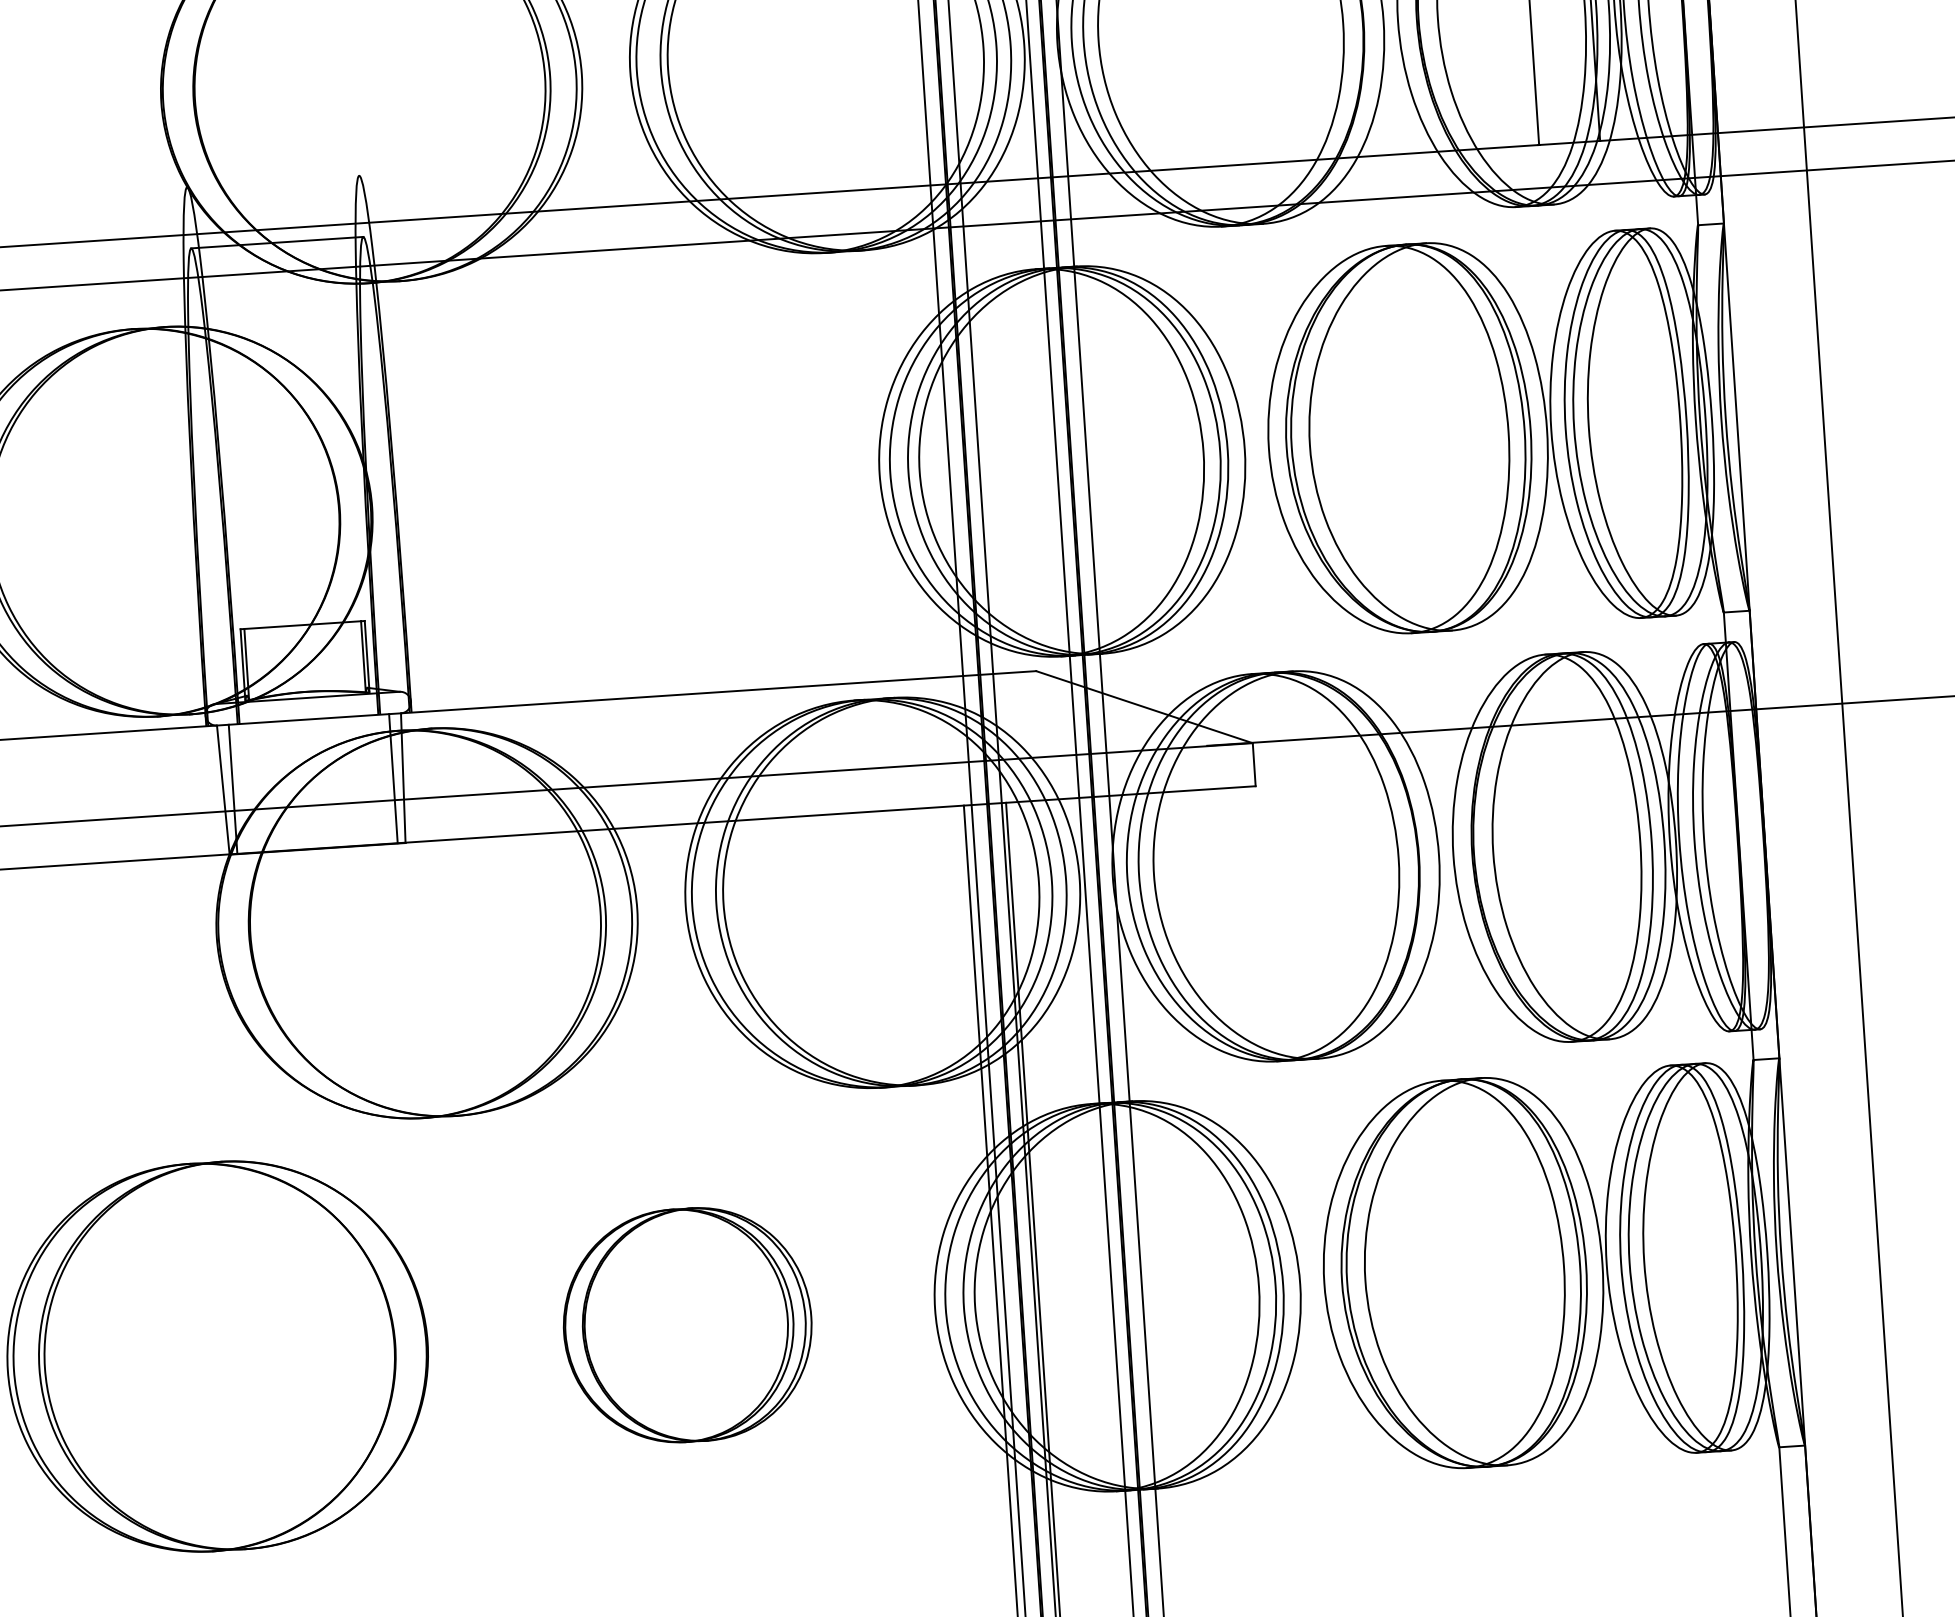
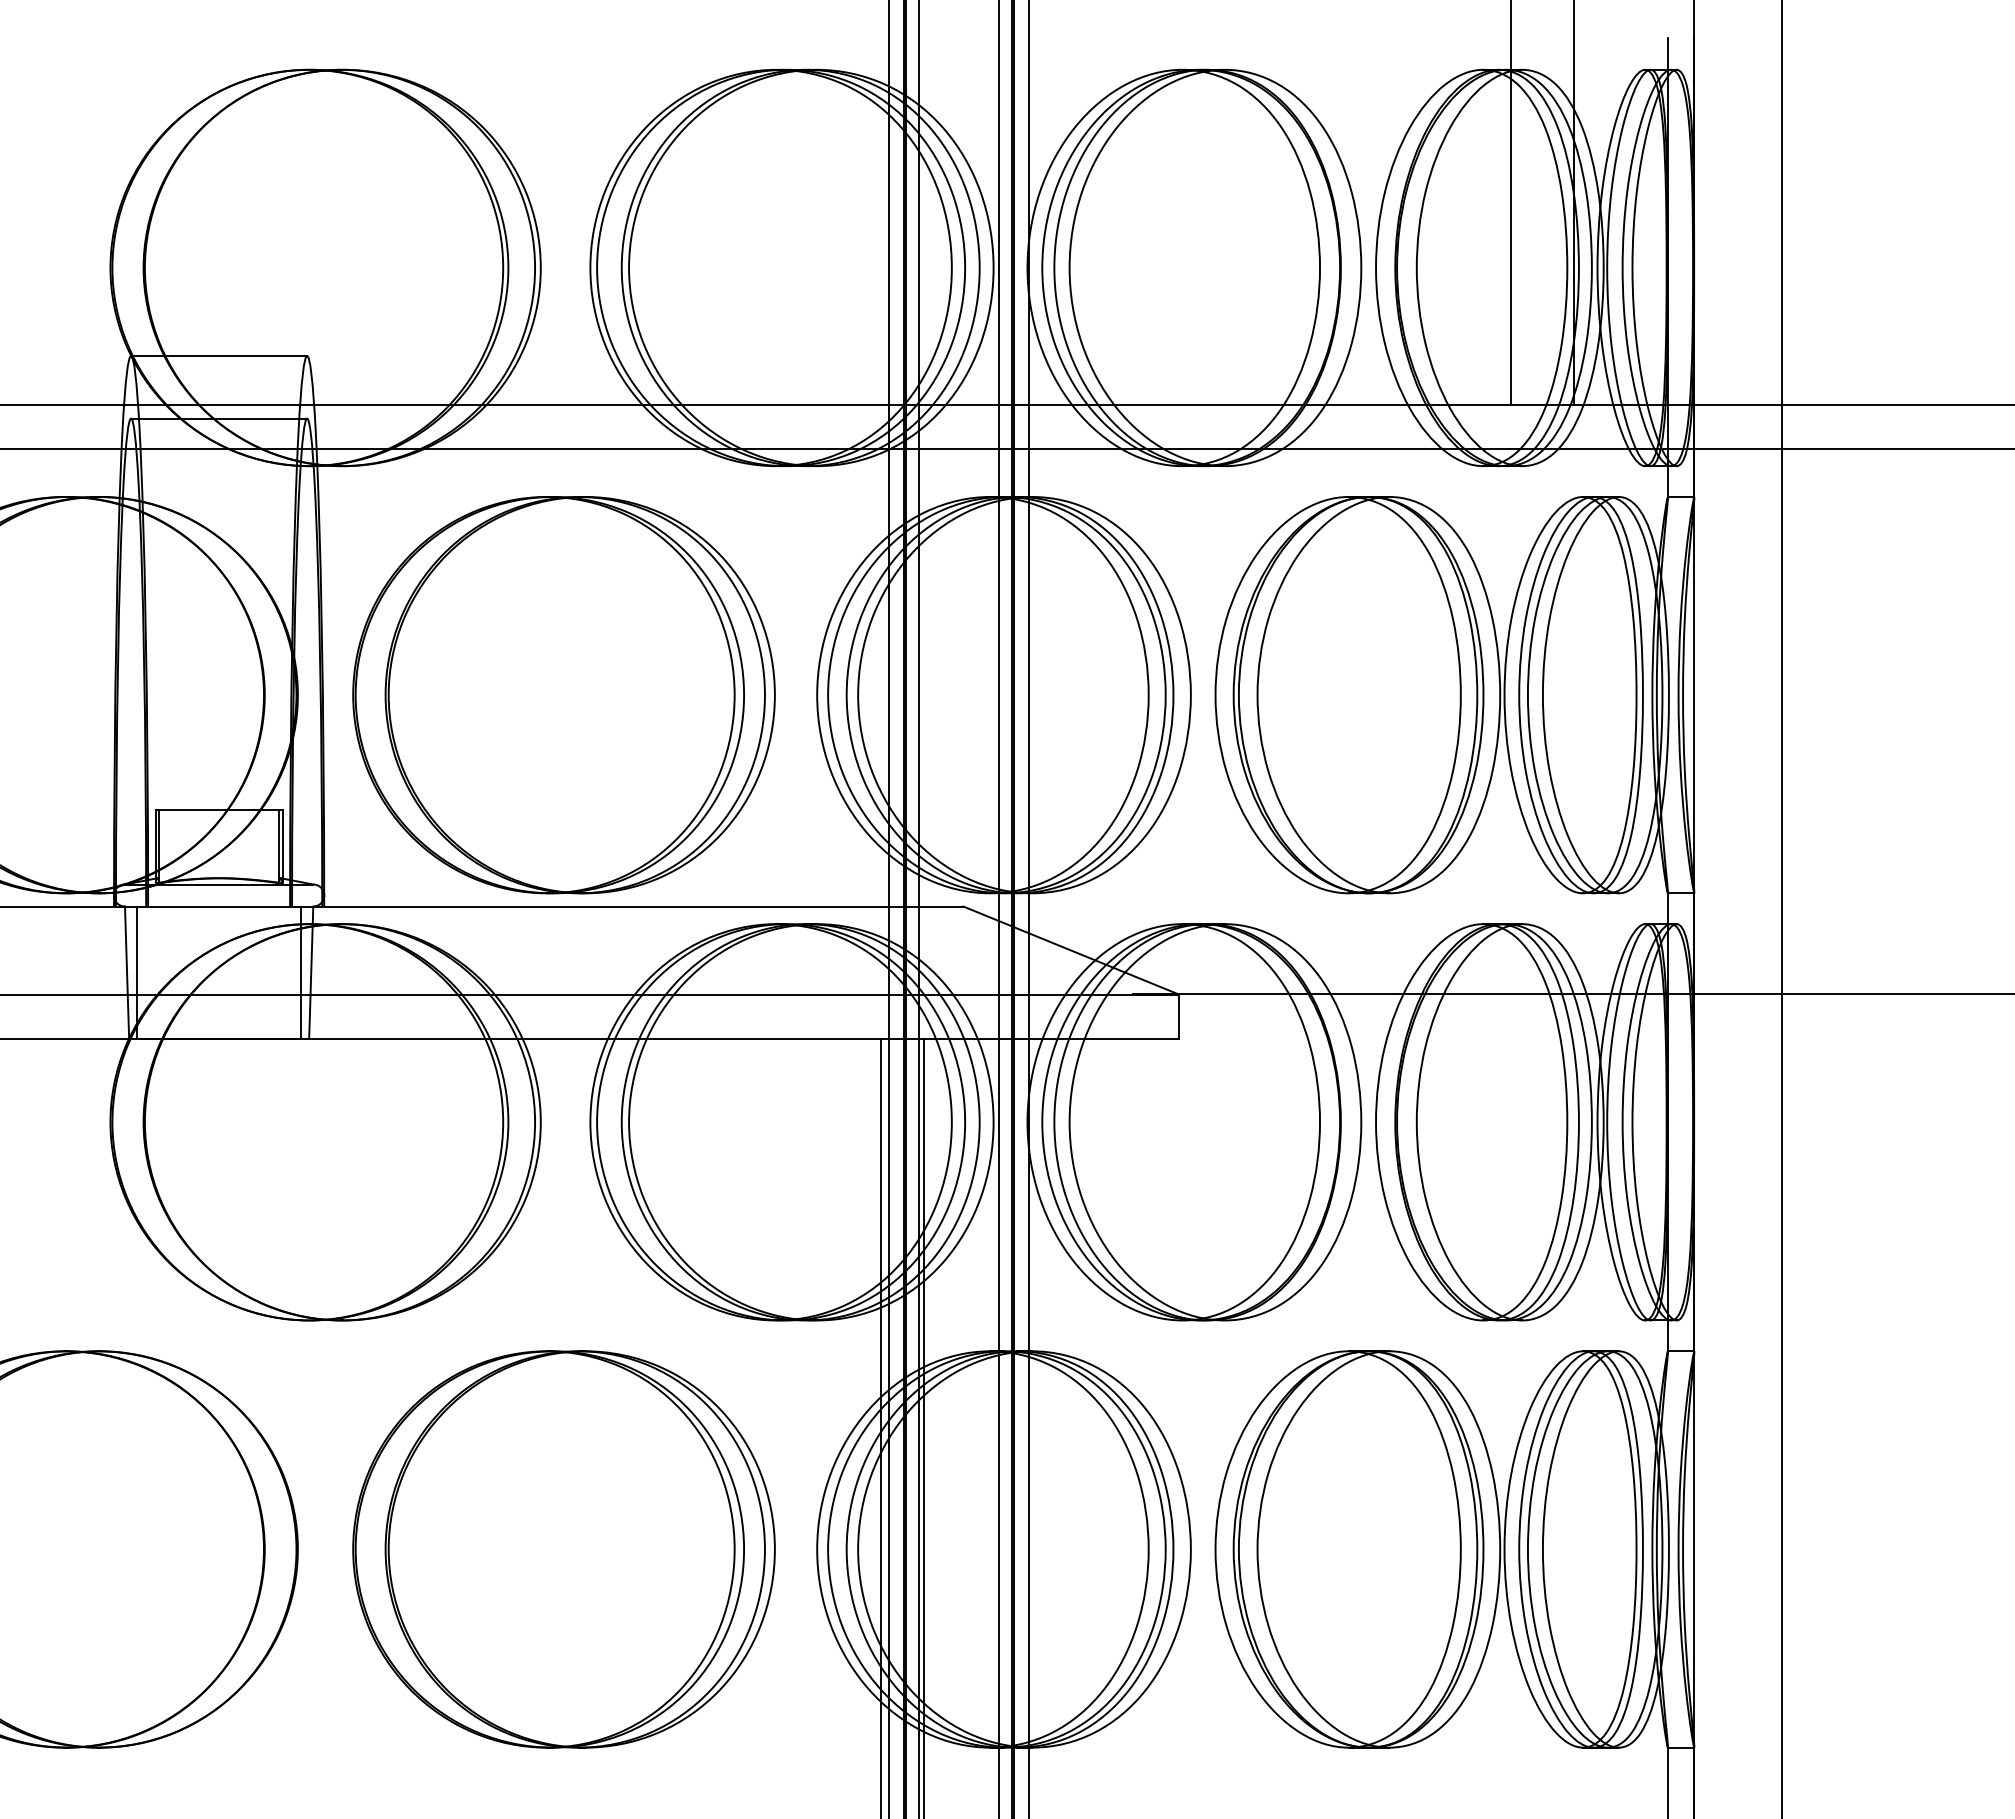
line: (273, 181) -> (219, 356), added
part: (631, 490) -> (563, 695), added
part: (687, 1325) -> (563, 1549), size x1.67

